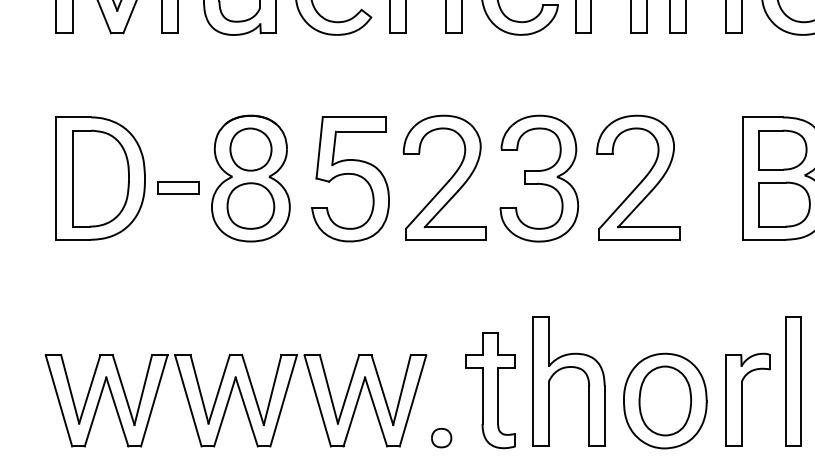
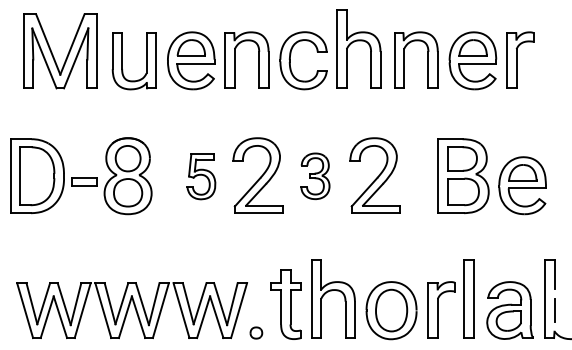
part: (173, 179) -> (81, 176), moved
part: (350, 179) -> (201, 176), size x0.6
part: (539, 179) -> (315, 176), size x0.6

